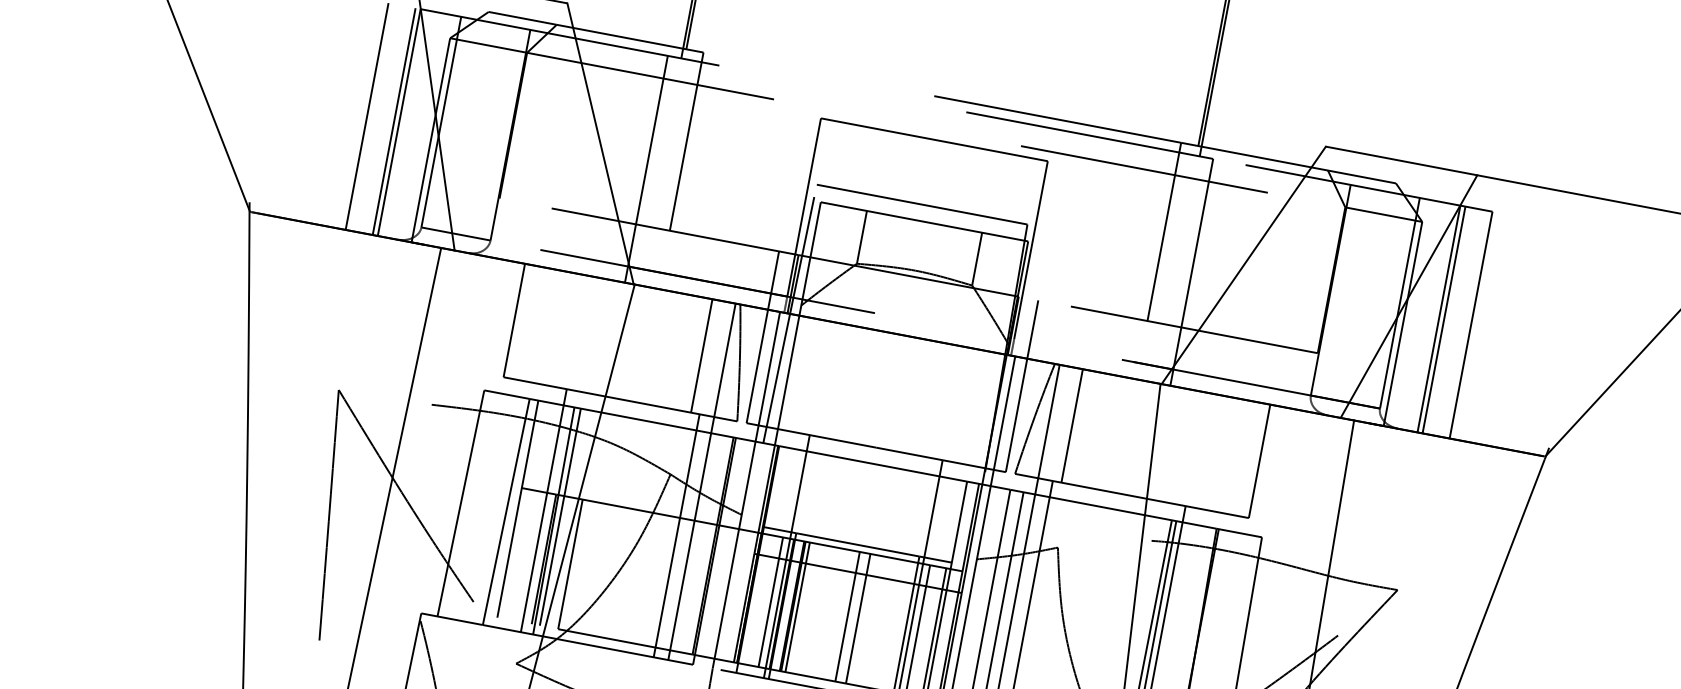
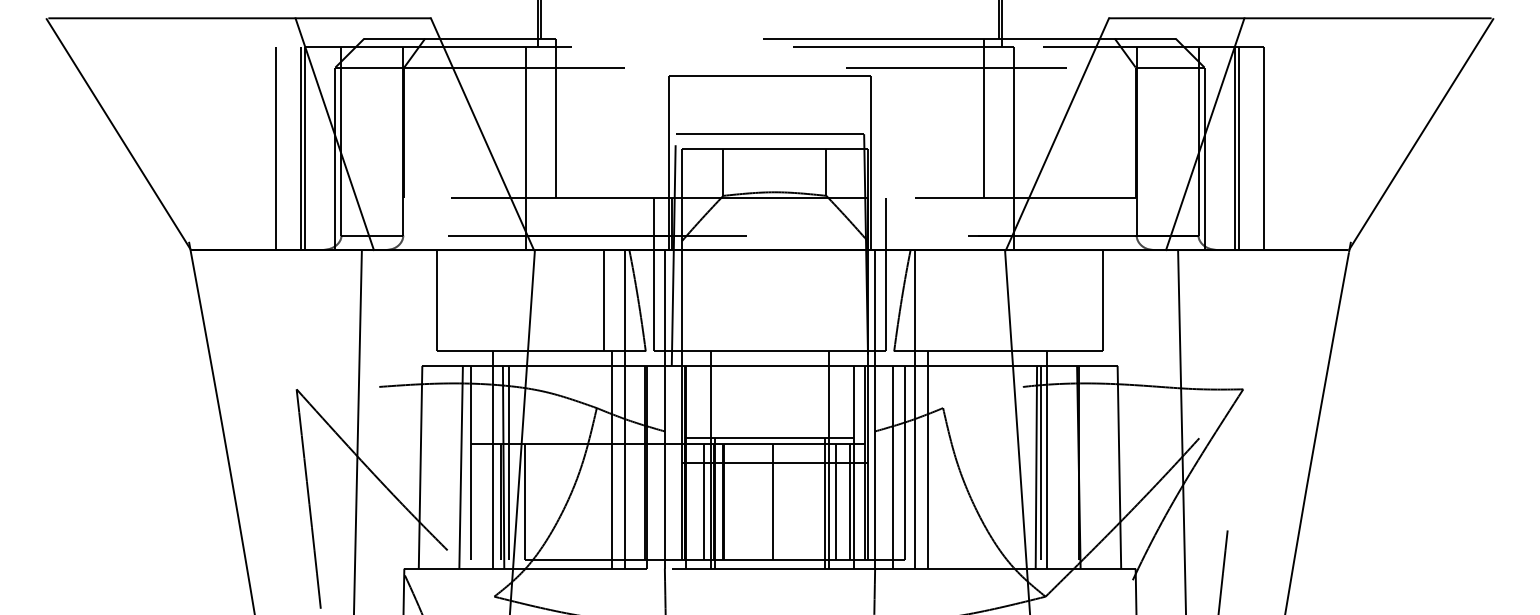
line: (1072, 425) -> (935, 300), removed
line: (797, 607) -> (728, 502), removed
line: (858, 619) -> (782, 502), removed

